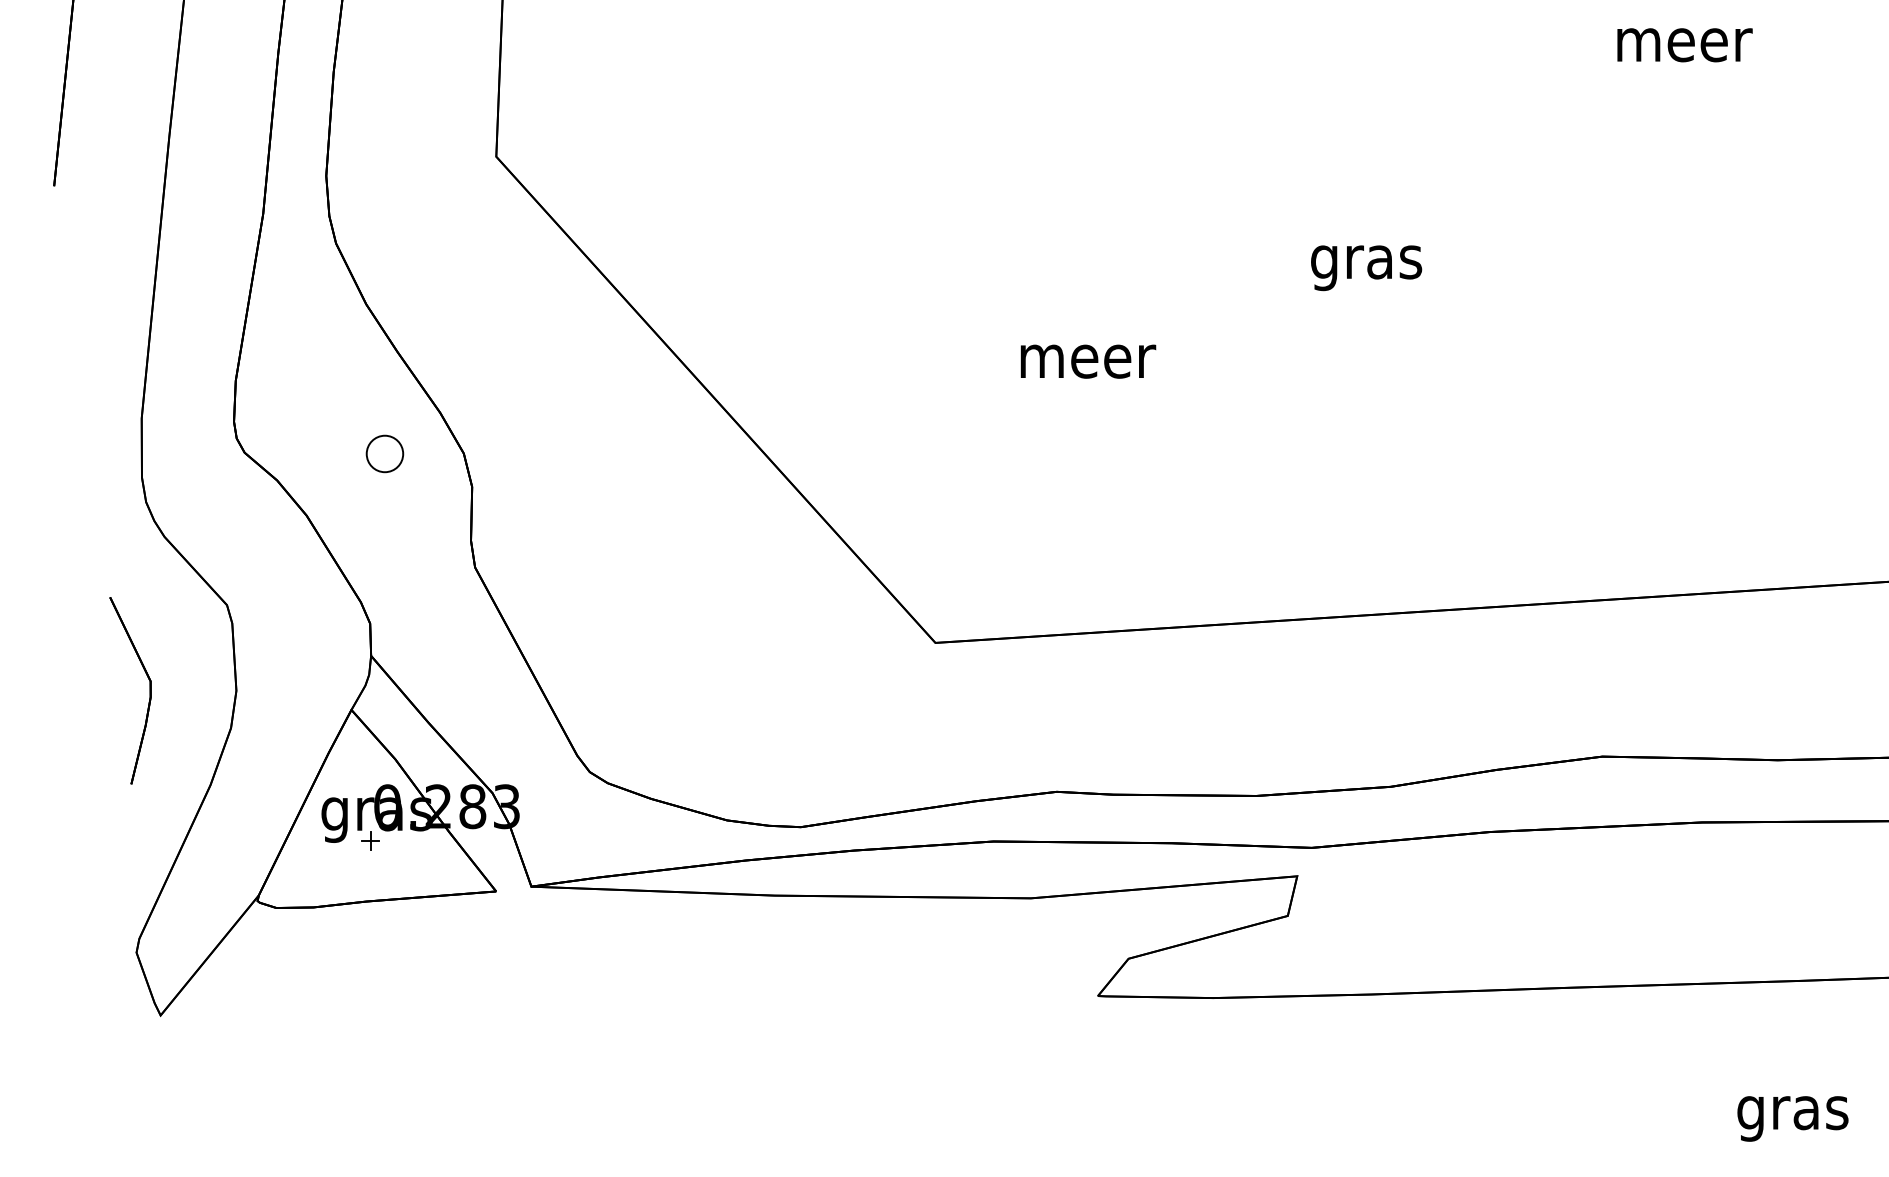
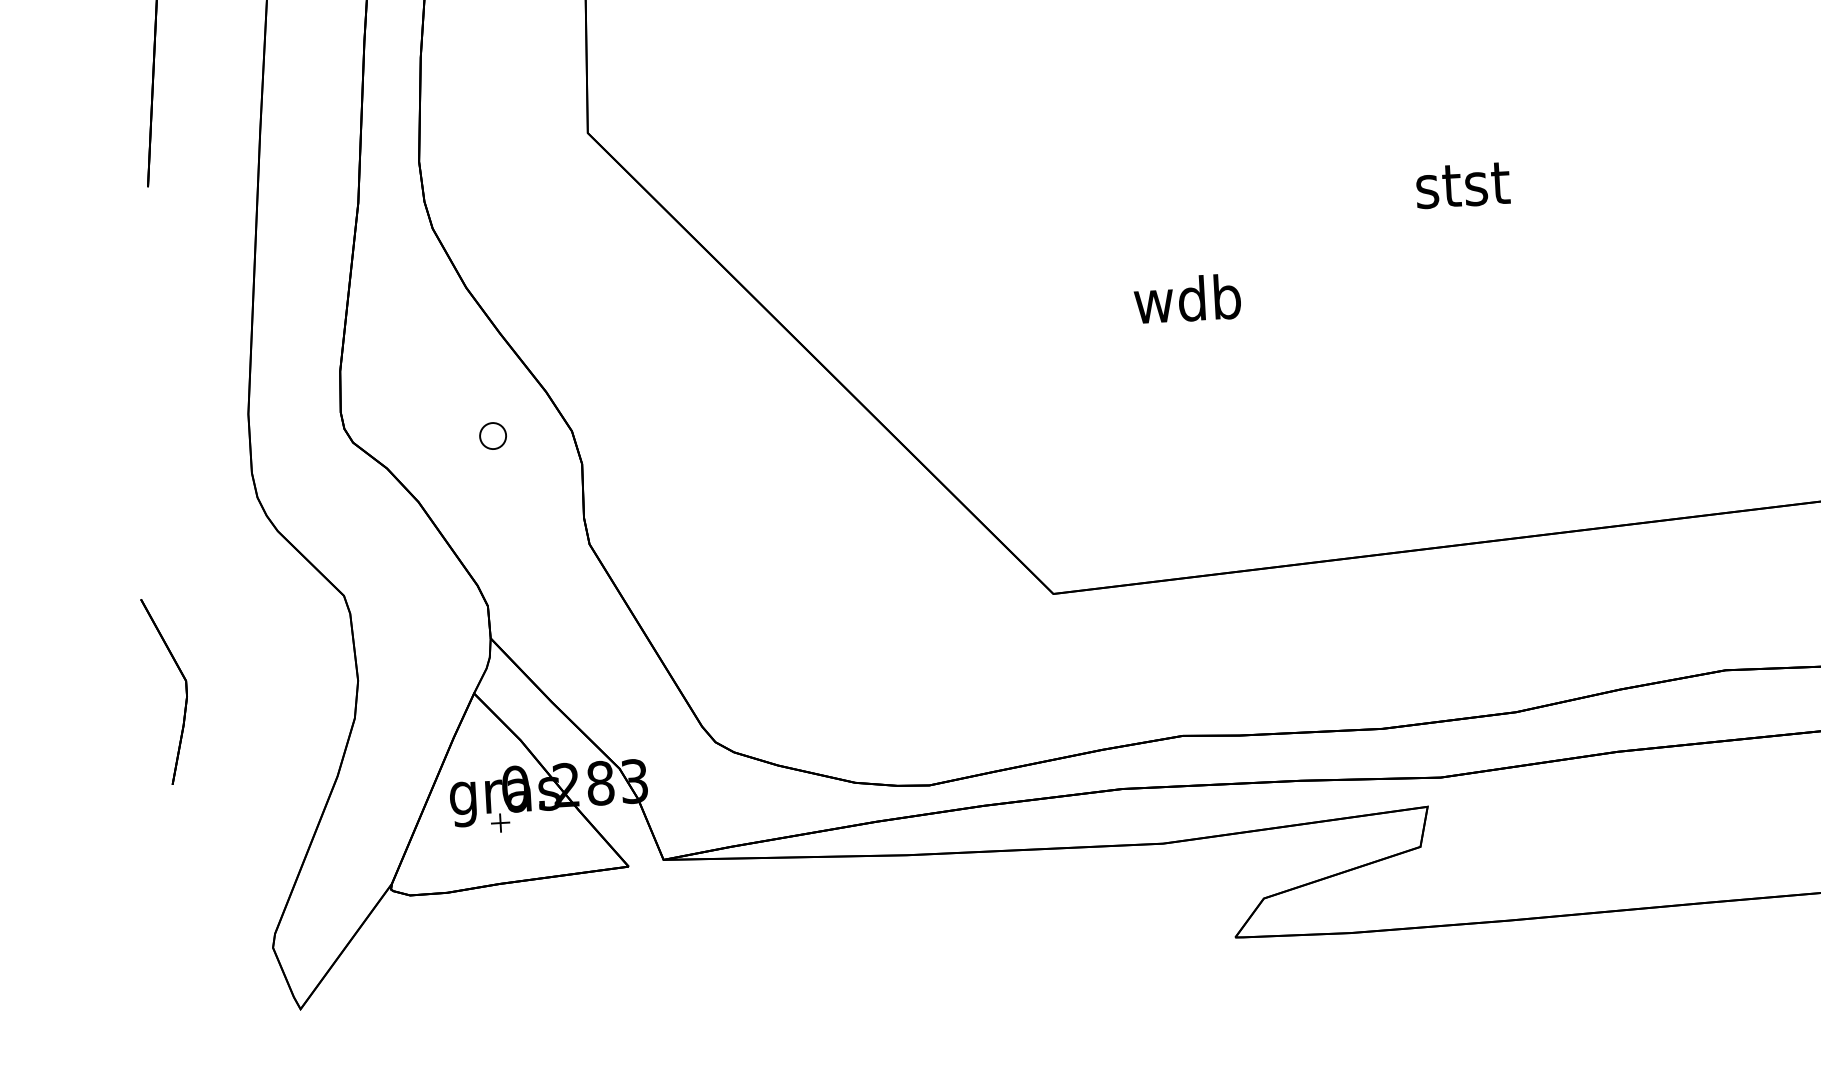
text: (1366, 264) -> (1462, 192), gras -> stst
text: (1088, 355) -> (1190, 298), meer -> wdb
part: (384, 453) -> (492, 435), size x0.71
part: (149, 690) -> (185, 690), moved

